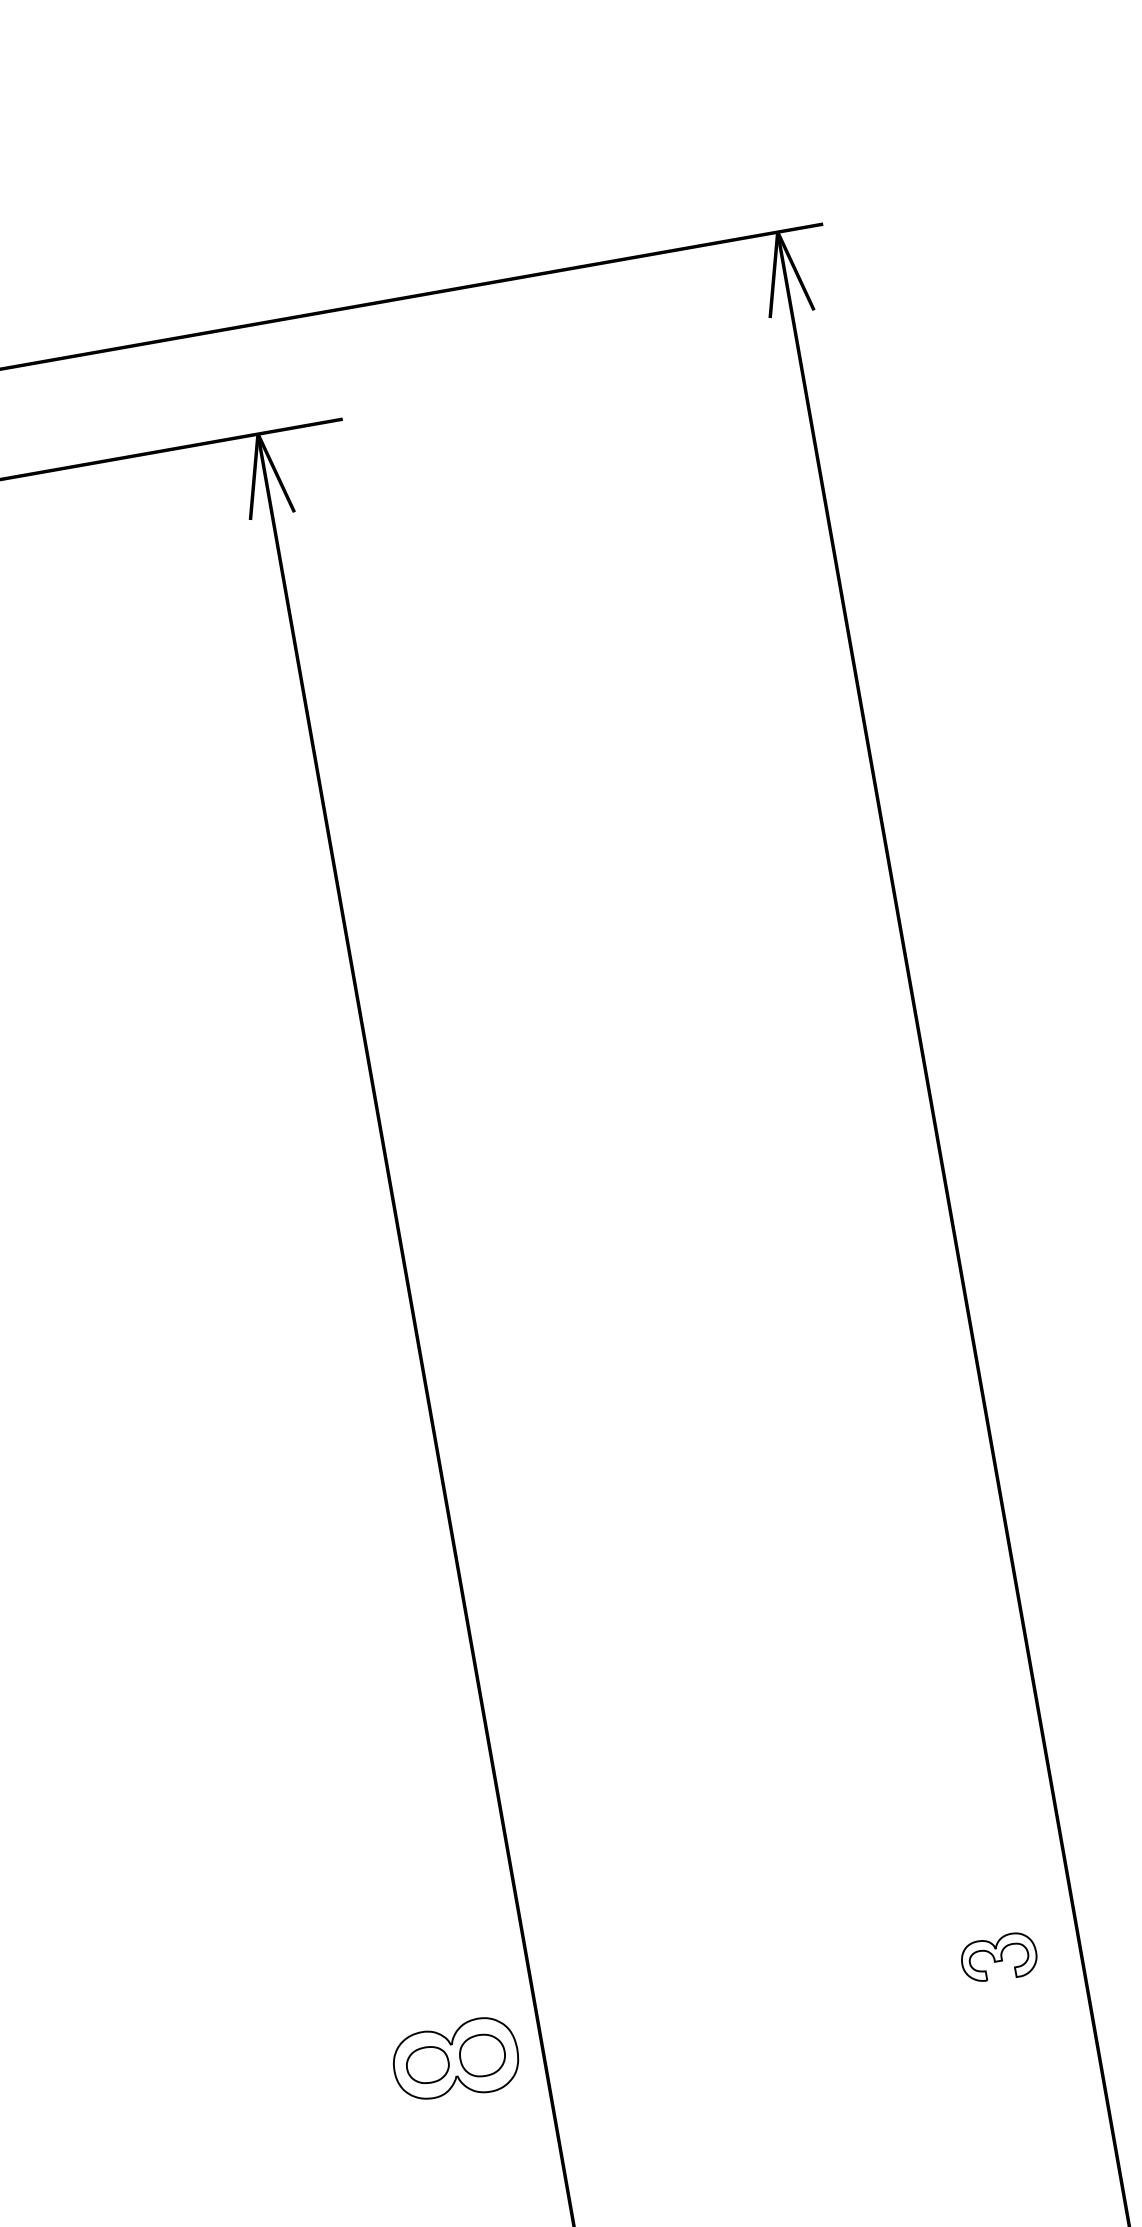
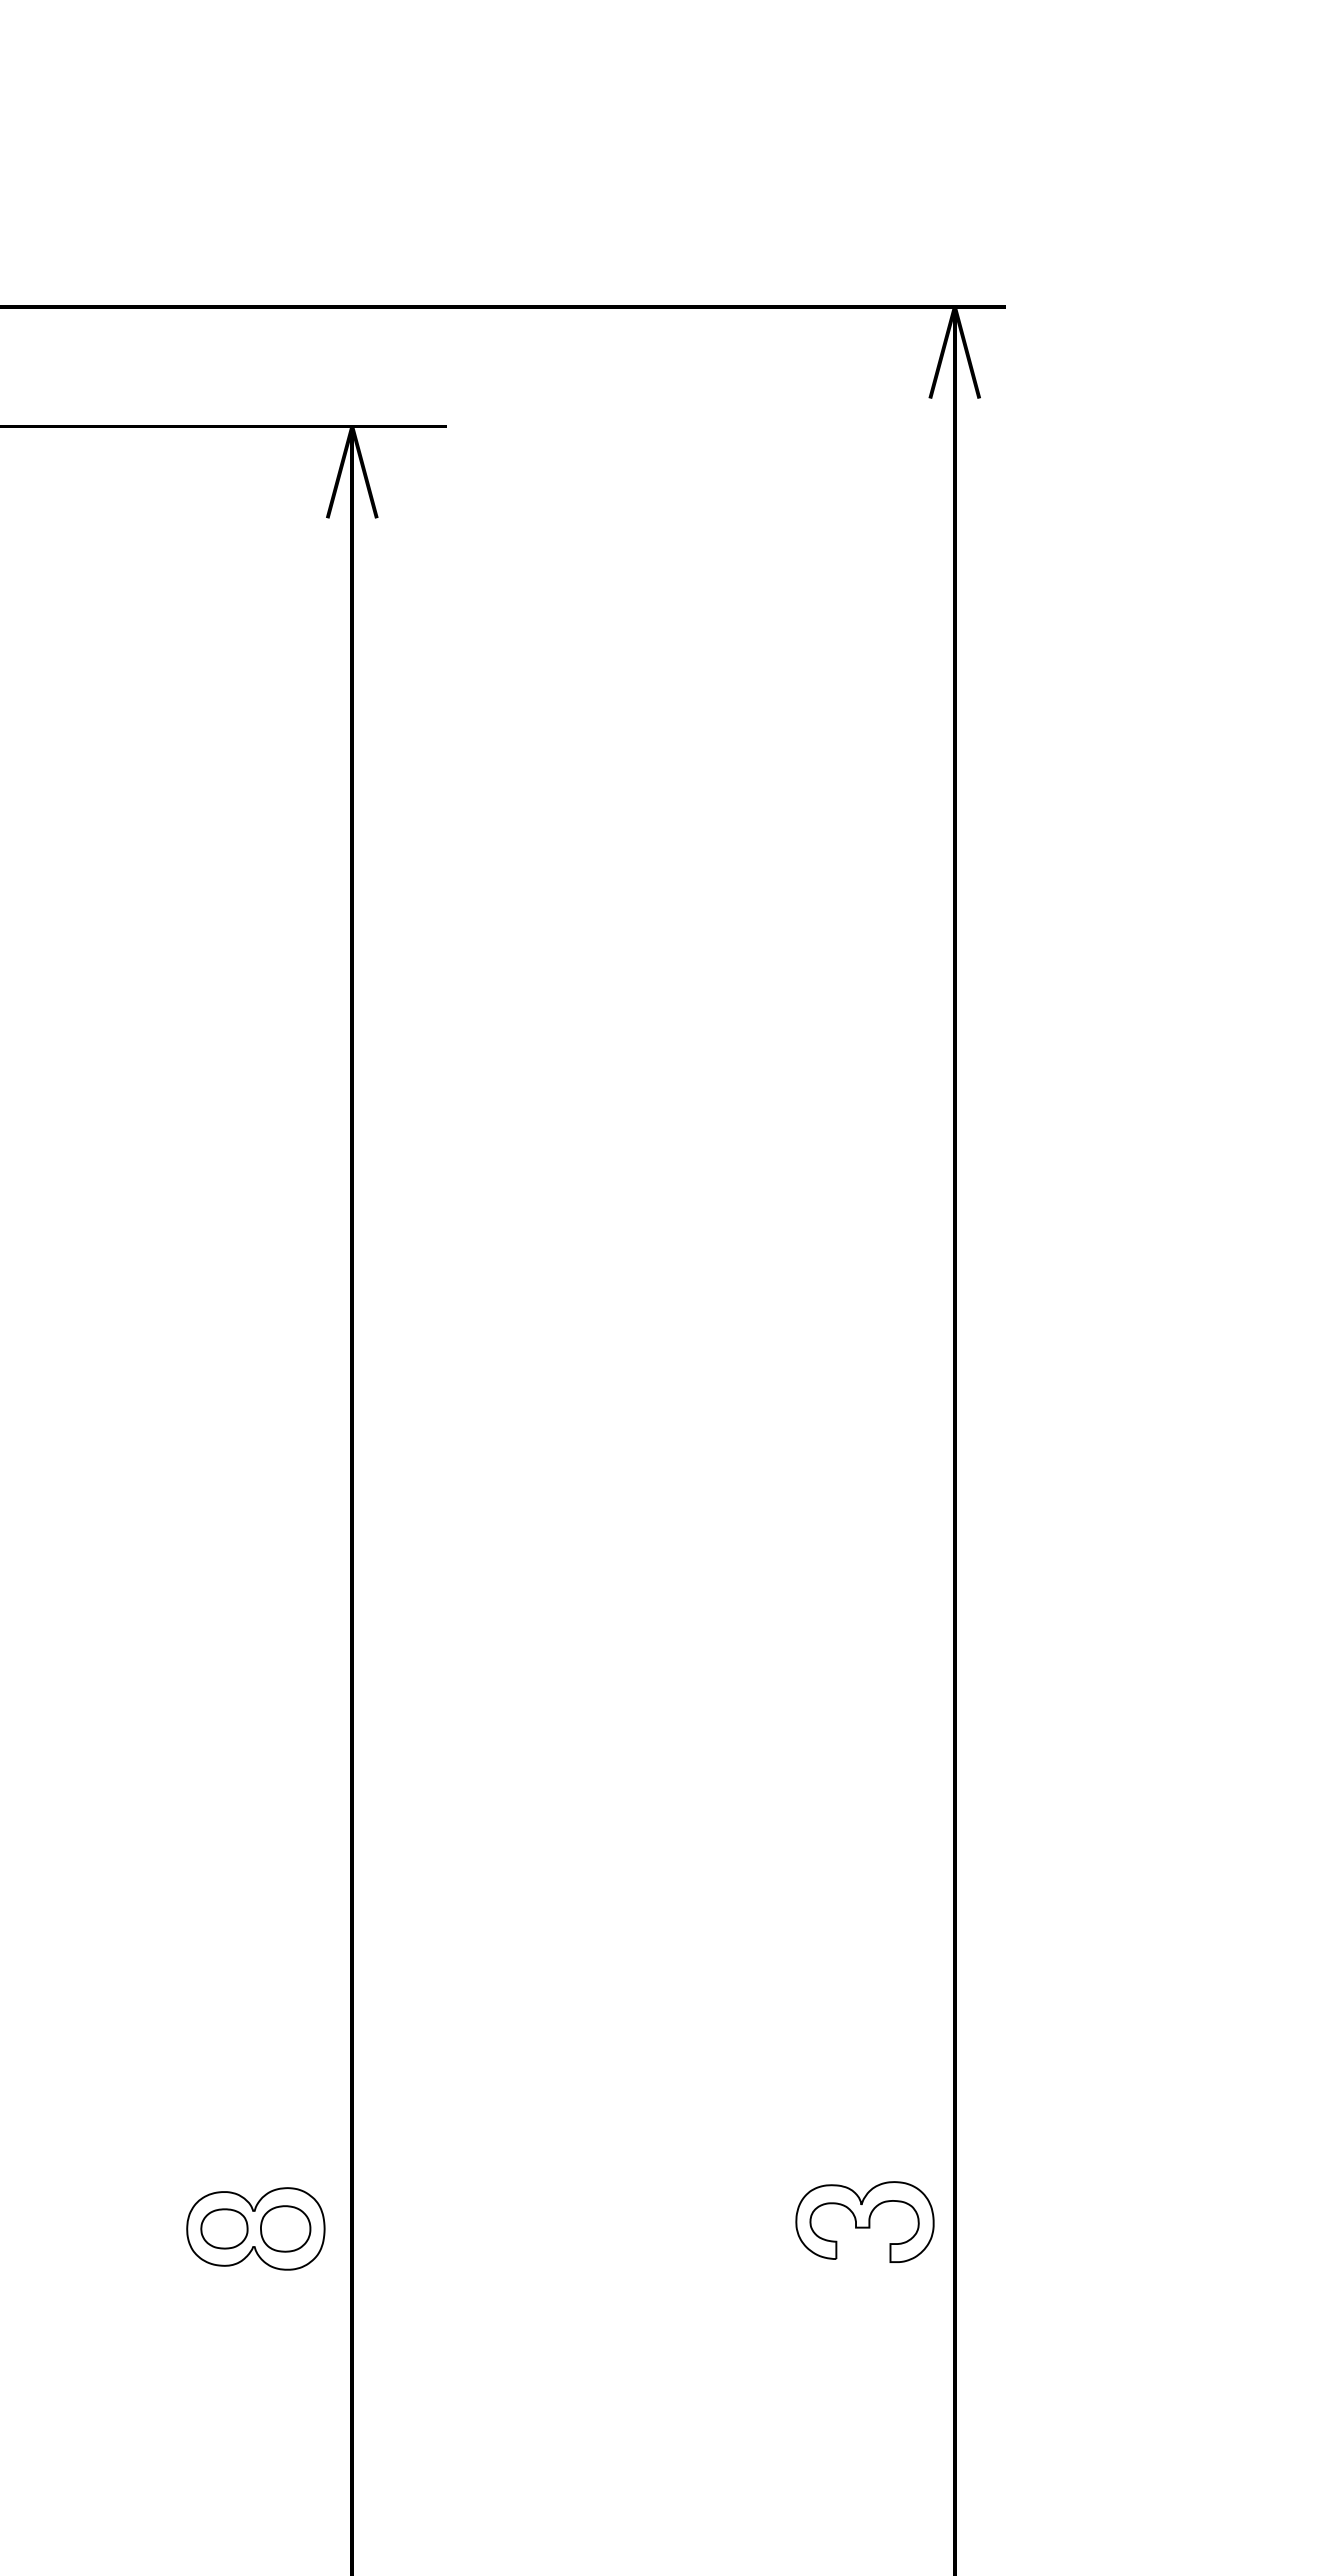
part: (998, 1957) -> (864, 2221), size x1.67

